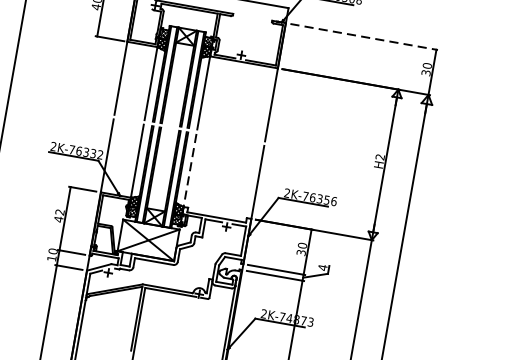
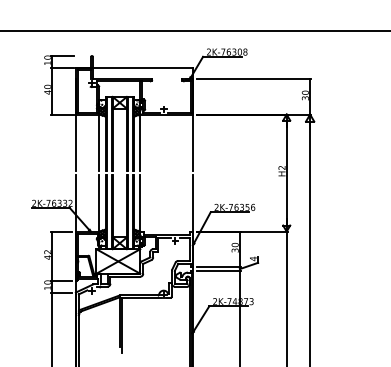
line: (364, 37) -> (254, 79), dashed -> solid
line: (190, 170) -> (140, 203), dashed -> solid

